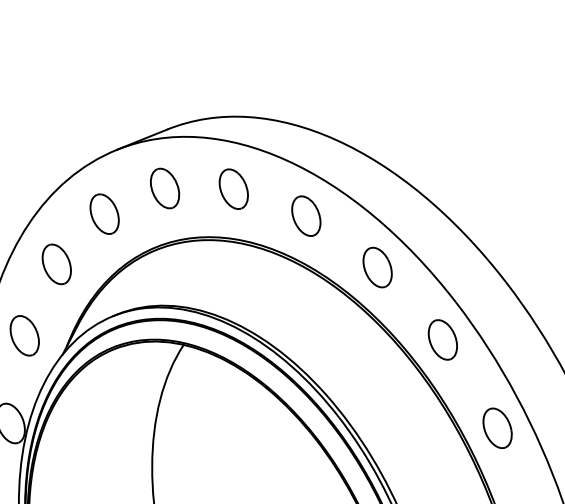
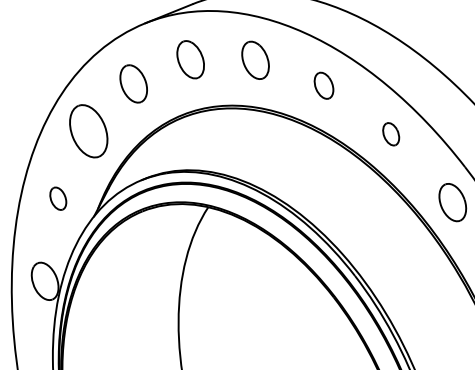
part: (306, 215) -> (324, 85), size x0.7
part: (56, 264) -> (88, 131), size x1.4
part: (377, 267) -> (391, 134), size x0.6
part: (24, 335) -> (58, 198), size x0.6

